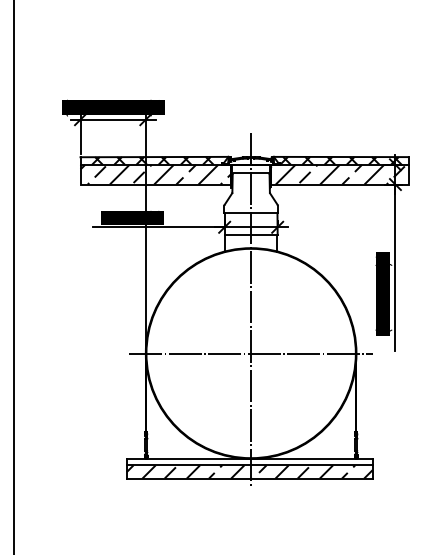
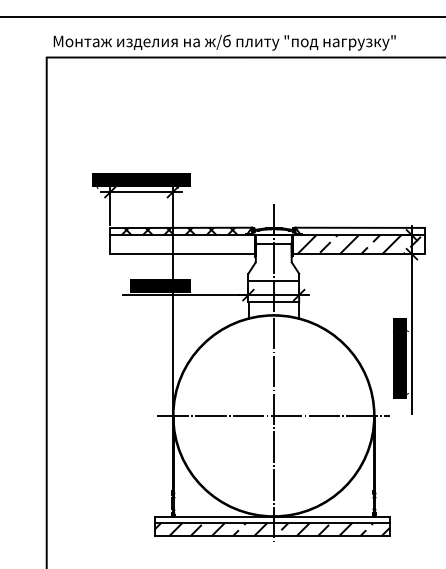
hatch: (340, 160) -> (359, 231), removed
hatch: (155, 174) -> (182, 244), removed

